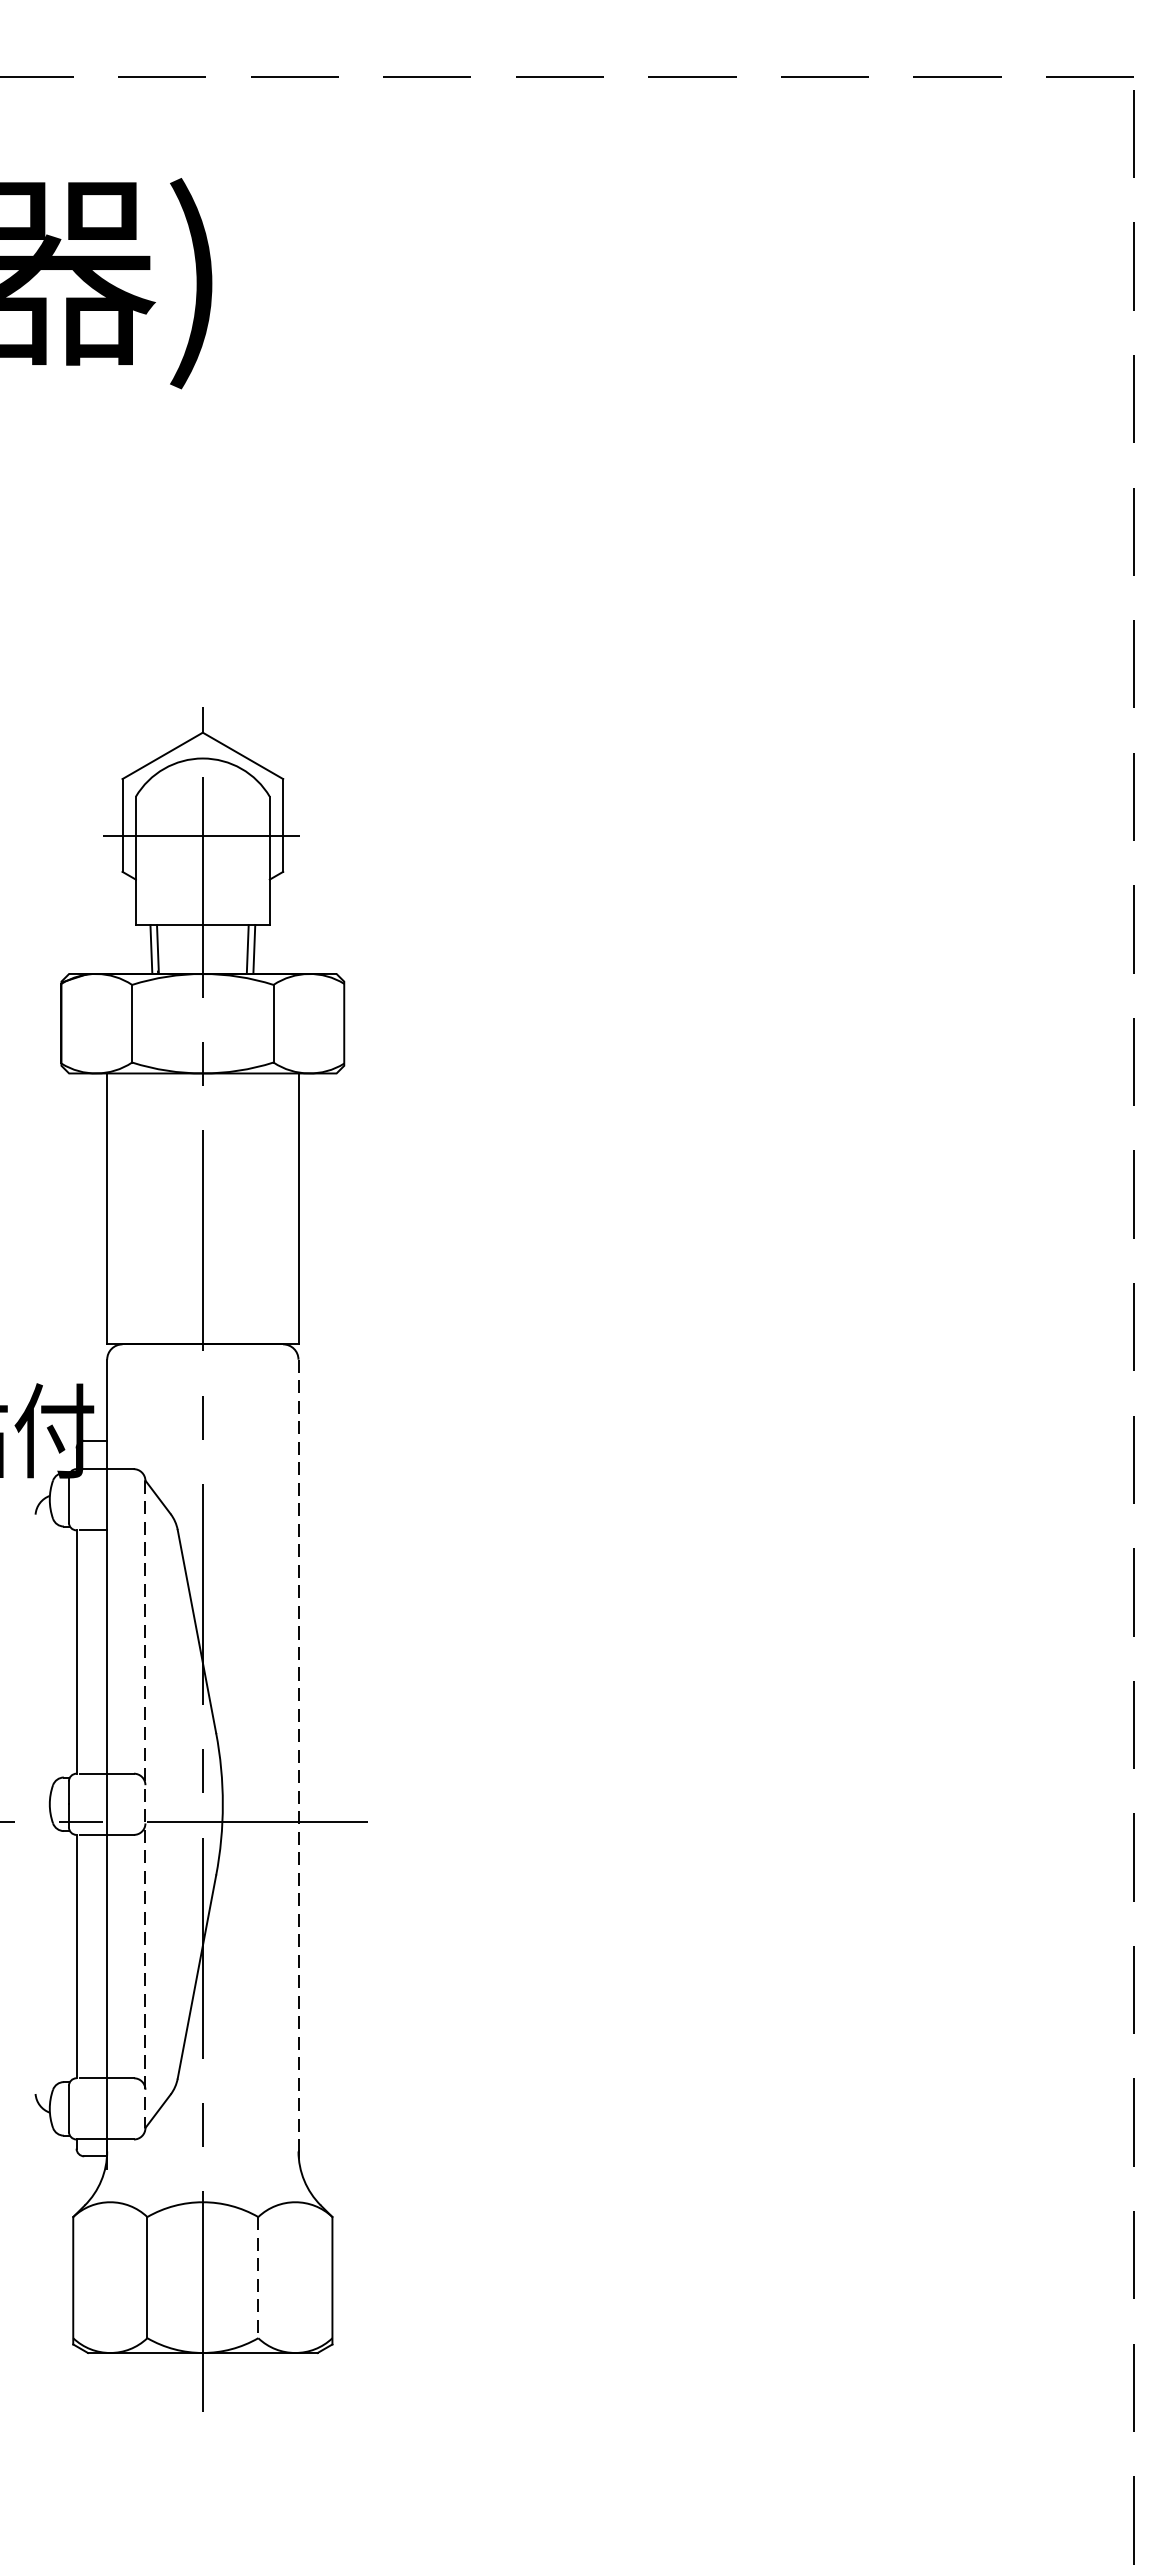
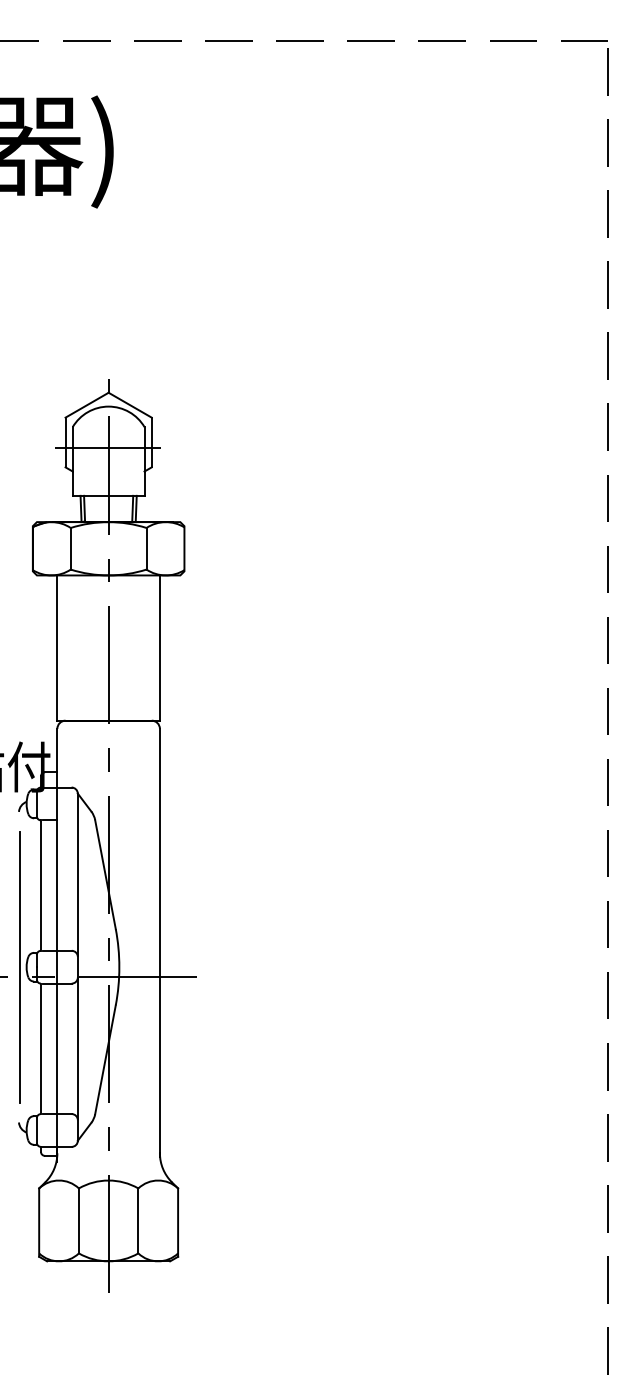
line: (297, 1758) -> (159, 942), dashed -> solid
line: (36, 1802) -> (19, 966), added
line: (144, 1804) -> (77, 967), dashed -> solid
line: (258, 2278) -> (138, 1221), dashed -> solid

